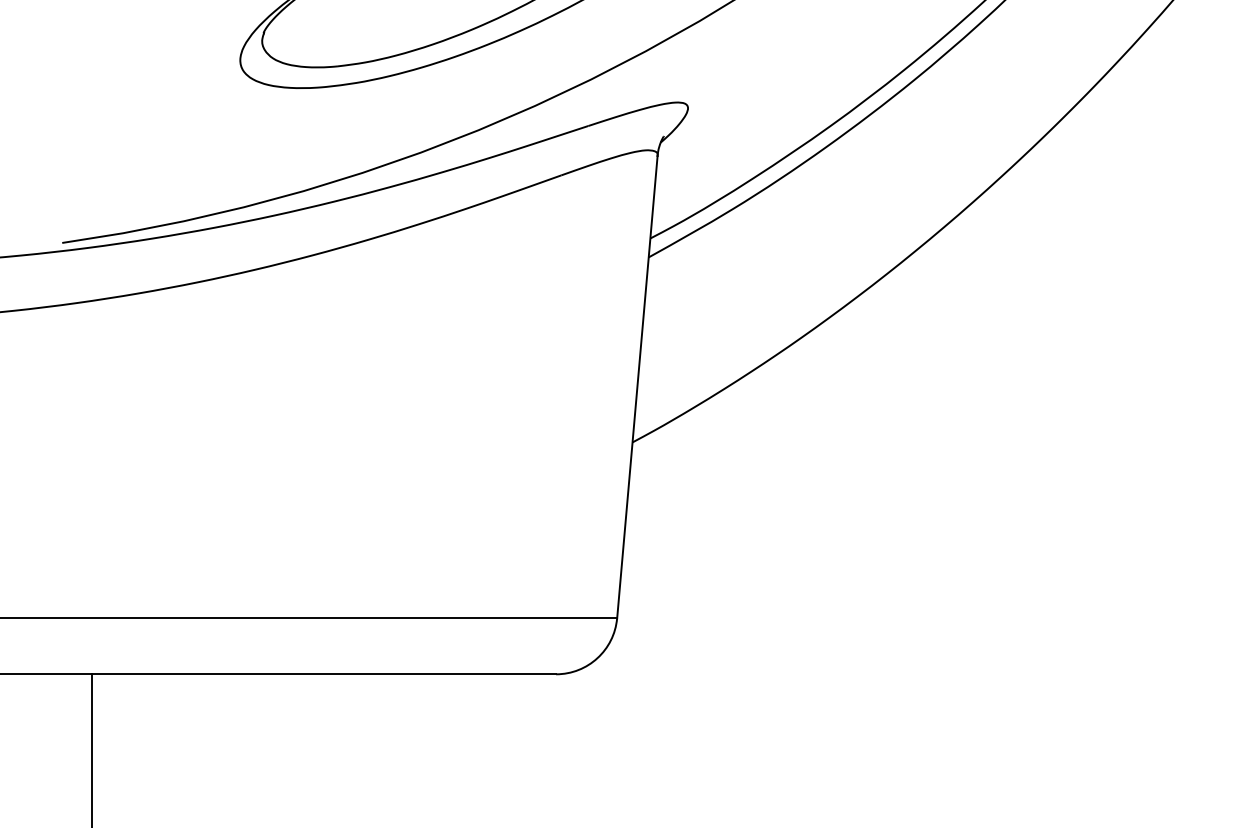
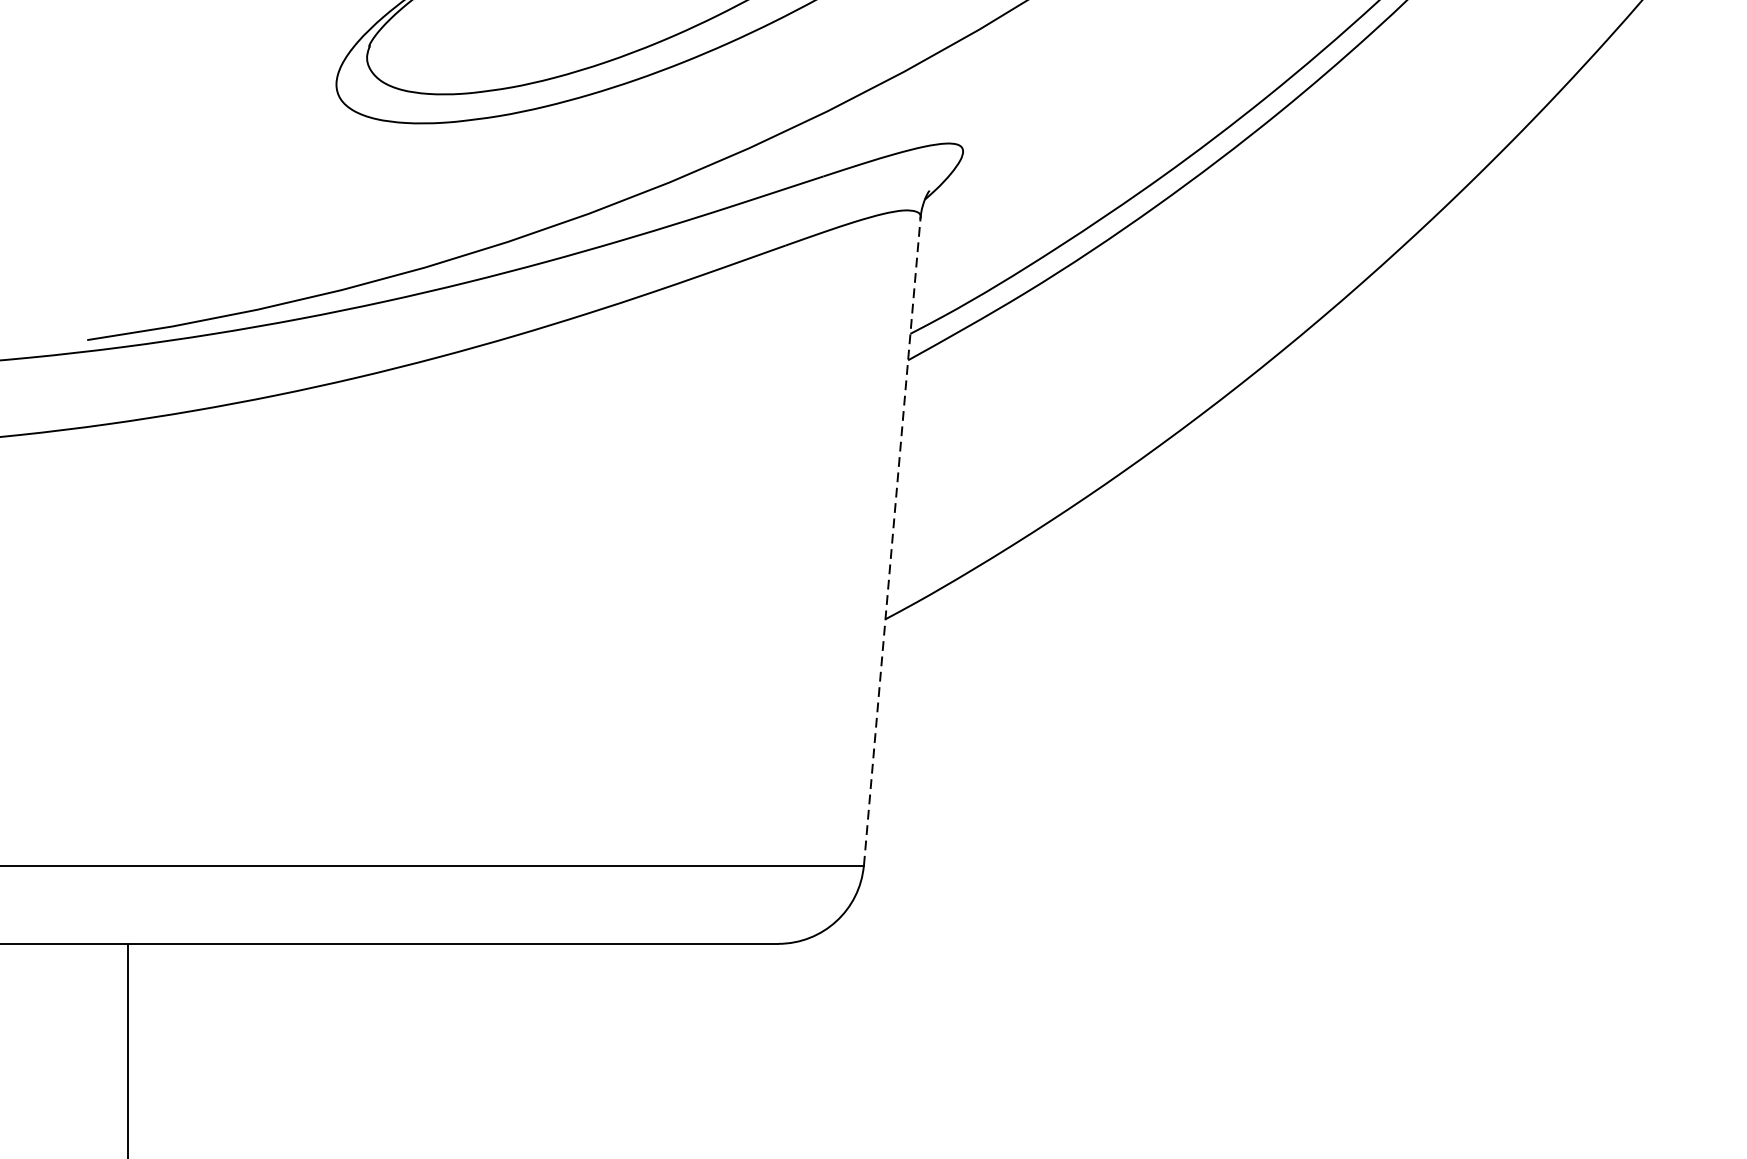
line: (637, 387) -> (892, 542), solid -> dashed

